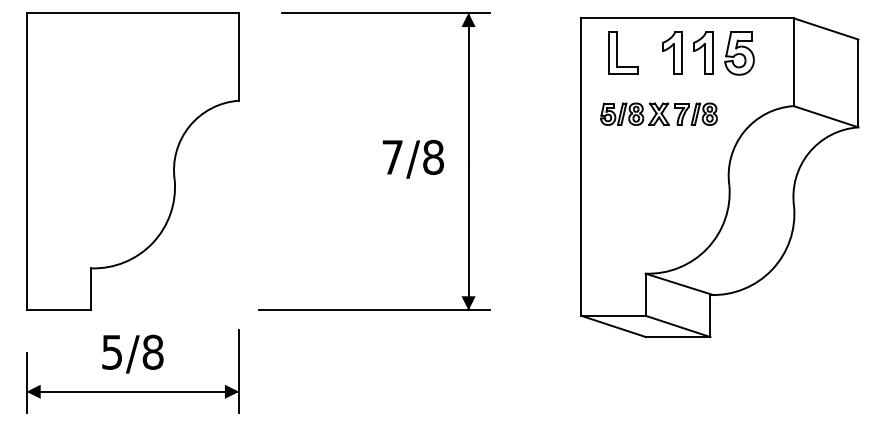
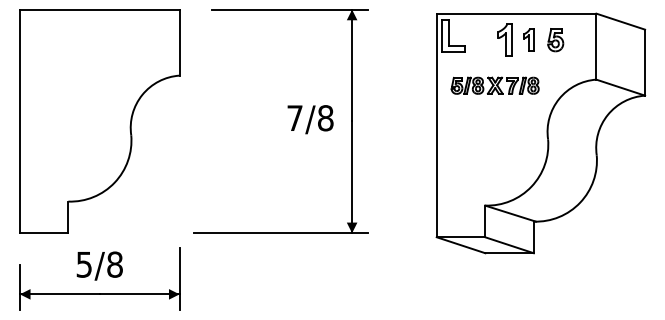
part: (623, 52) -> (453, 35), moved
part: (703, 52) -> (528, 39), size x0.7
part: (739, 53) -> (555, 40), size x0.7

